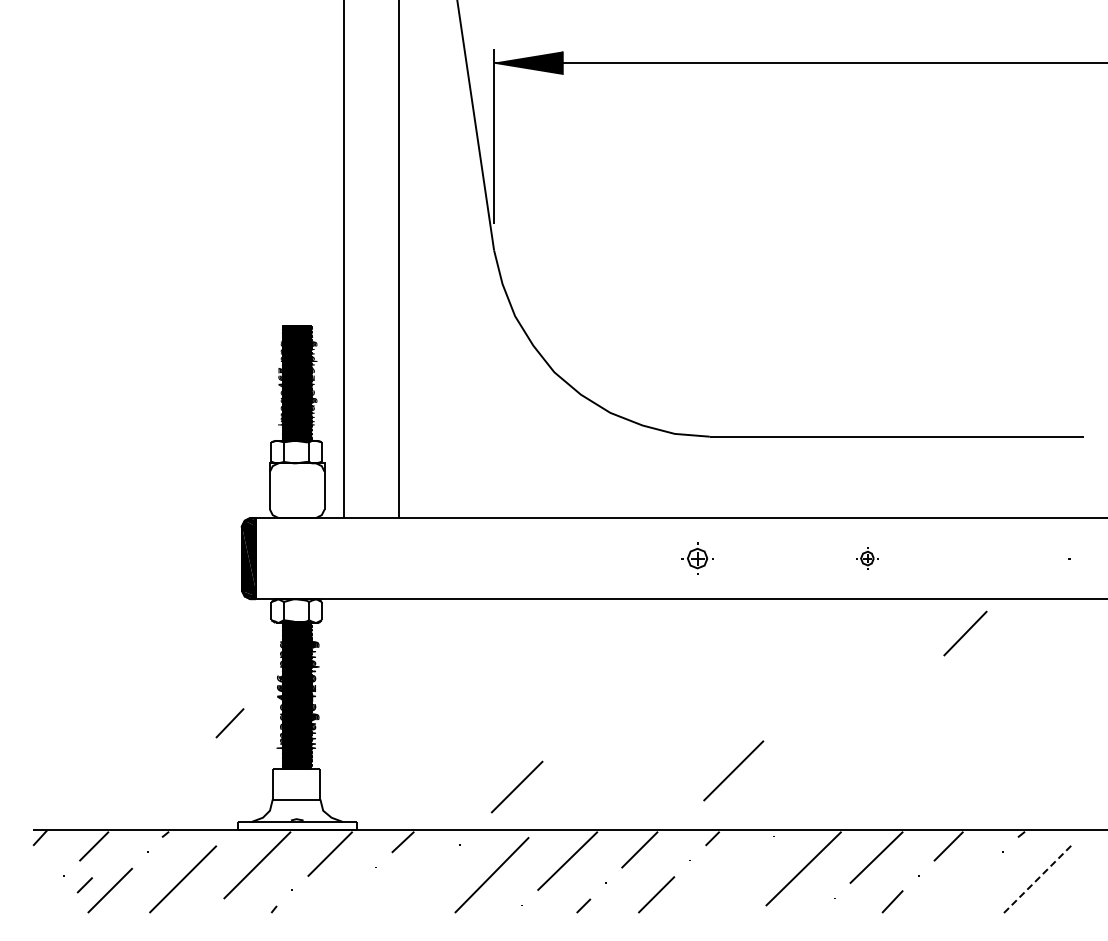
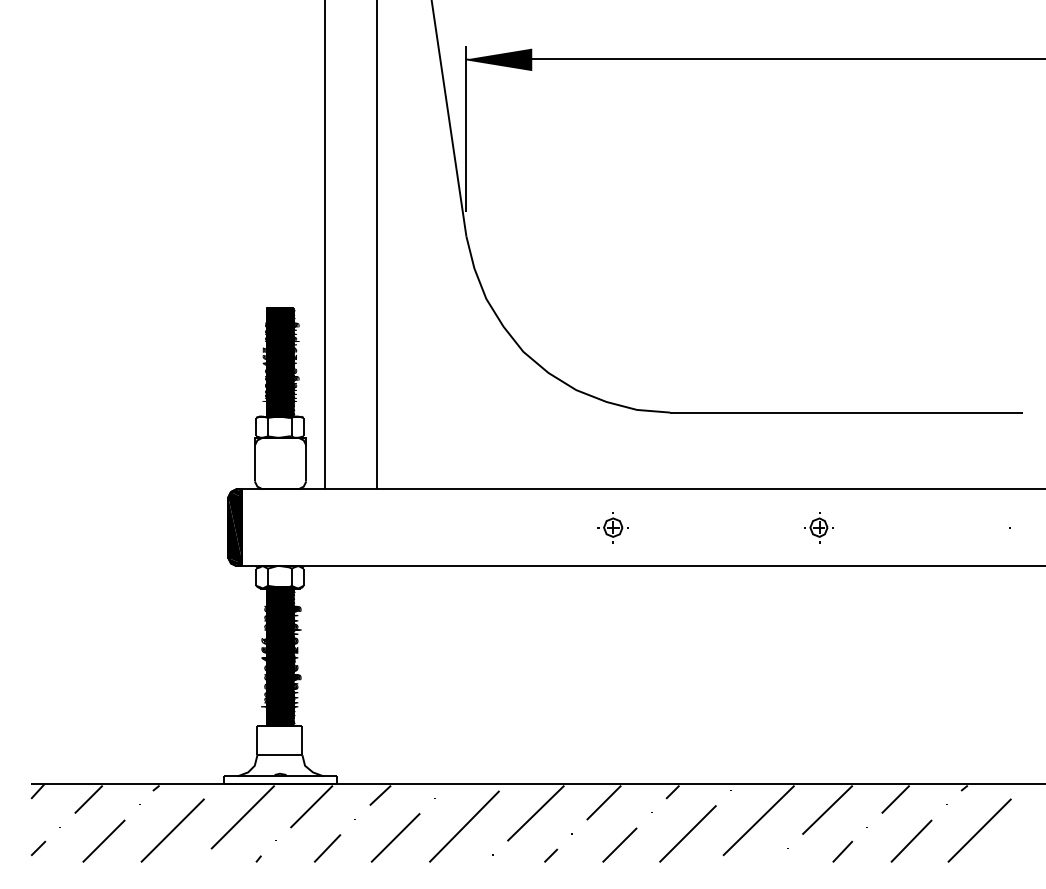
part: (697, 558) -> (613, 527), moved
part: (867, 558) -> (819, 527), size x1.43
line: (965, 633) -> (911, 841), moved
line: (229, 723) -> (327, 848), moved
line: (733, 770) -> (687, 833), moved
line: (516, 786) -> (395, 837), moved
line: (1037, 879) -> (979, 830), dashed -> solid
line: (84, 885) -> (38, 848), moved

